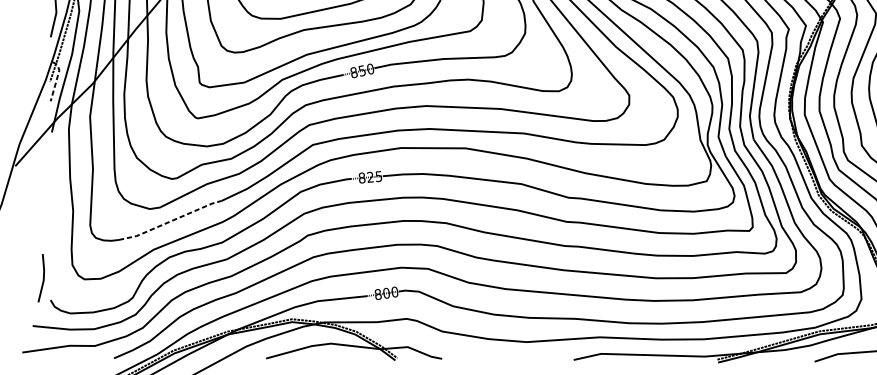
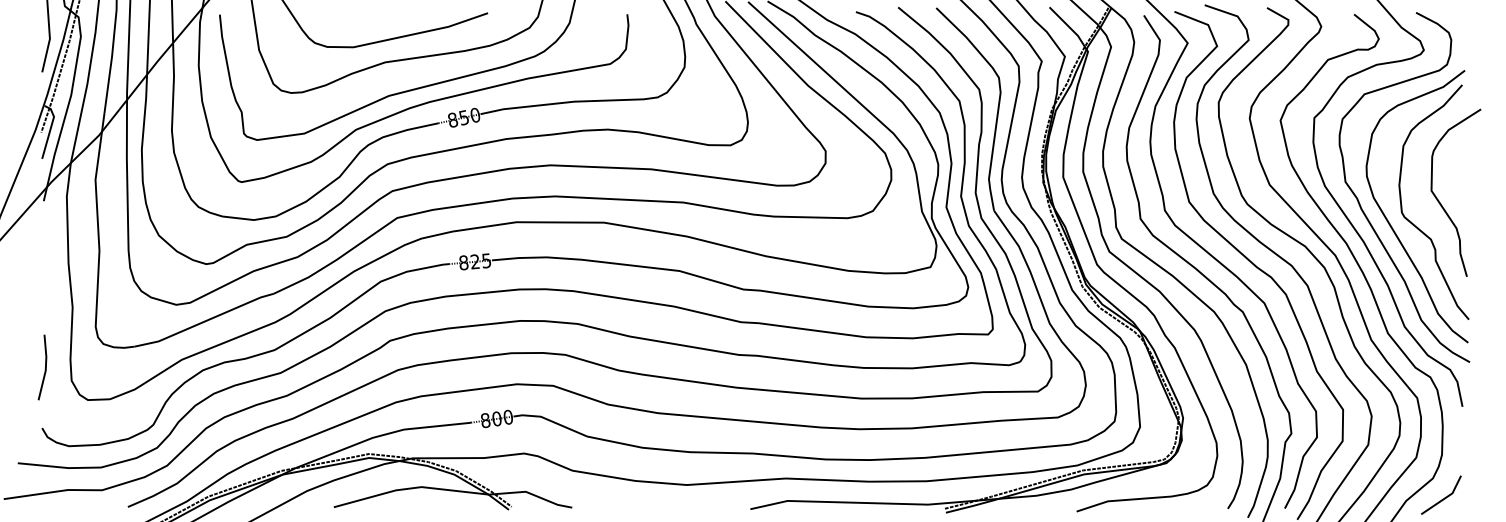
line: (56, 79) -> (50, 129), dashed -> solid
line: (171, 221) -> (205, 321), dashed -> solid
line: (42, 279) -> (44, 369), moved

